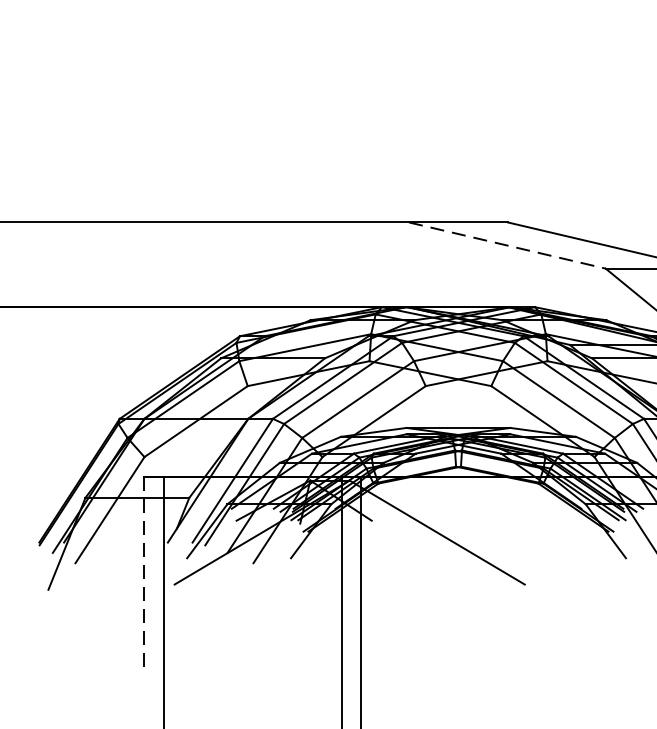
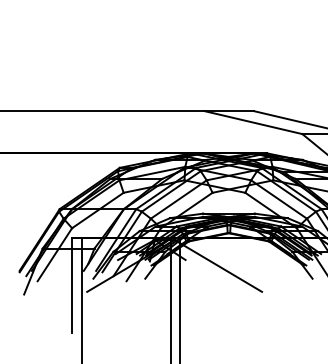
line: (507, 245) -> (253, 122), dashed -> solid
line: (143, 571) -> (71, 285), dashed -> solid

